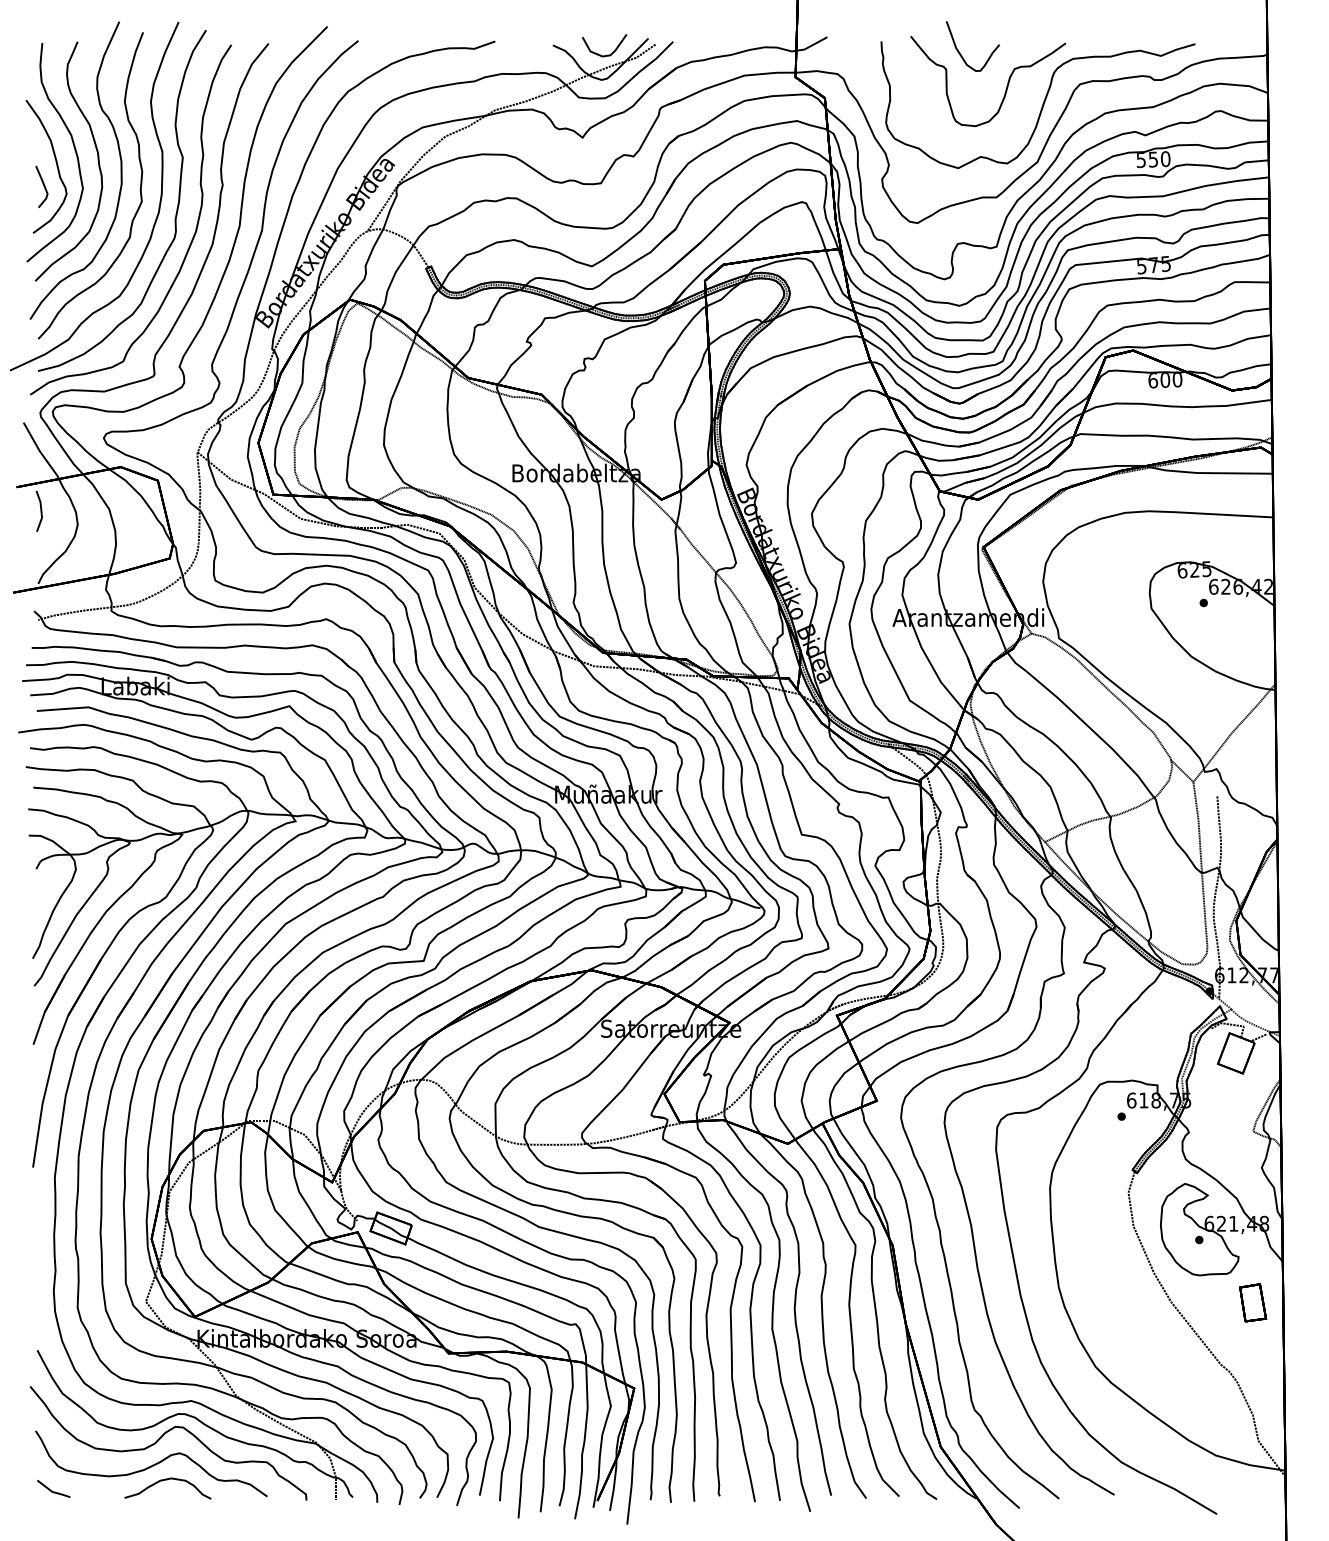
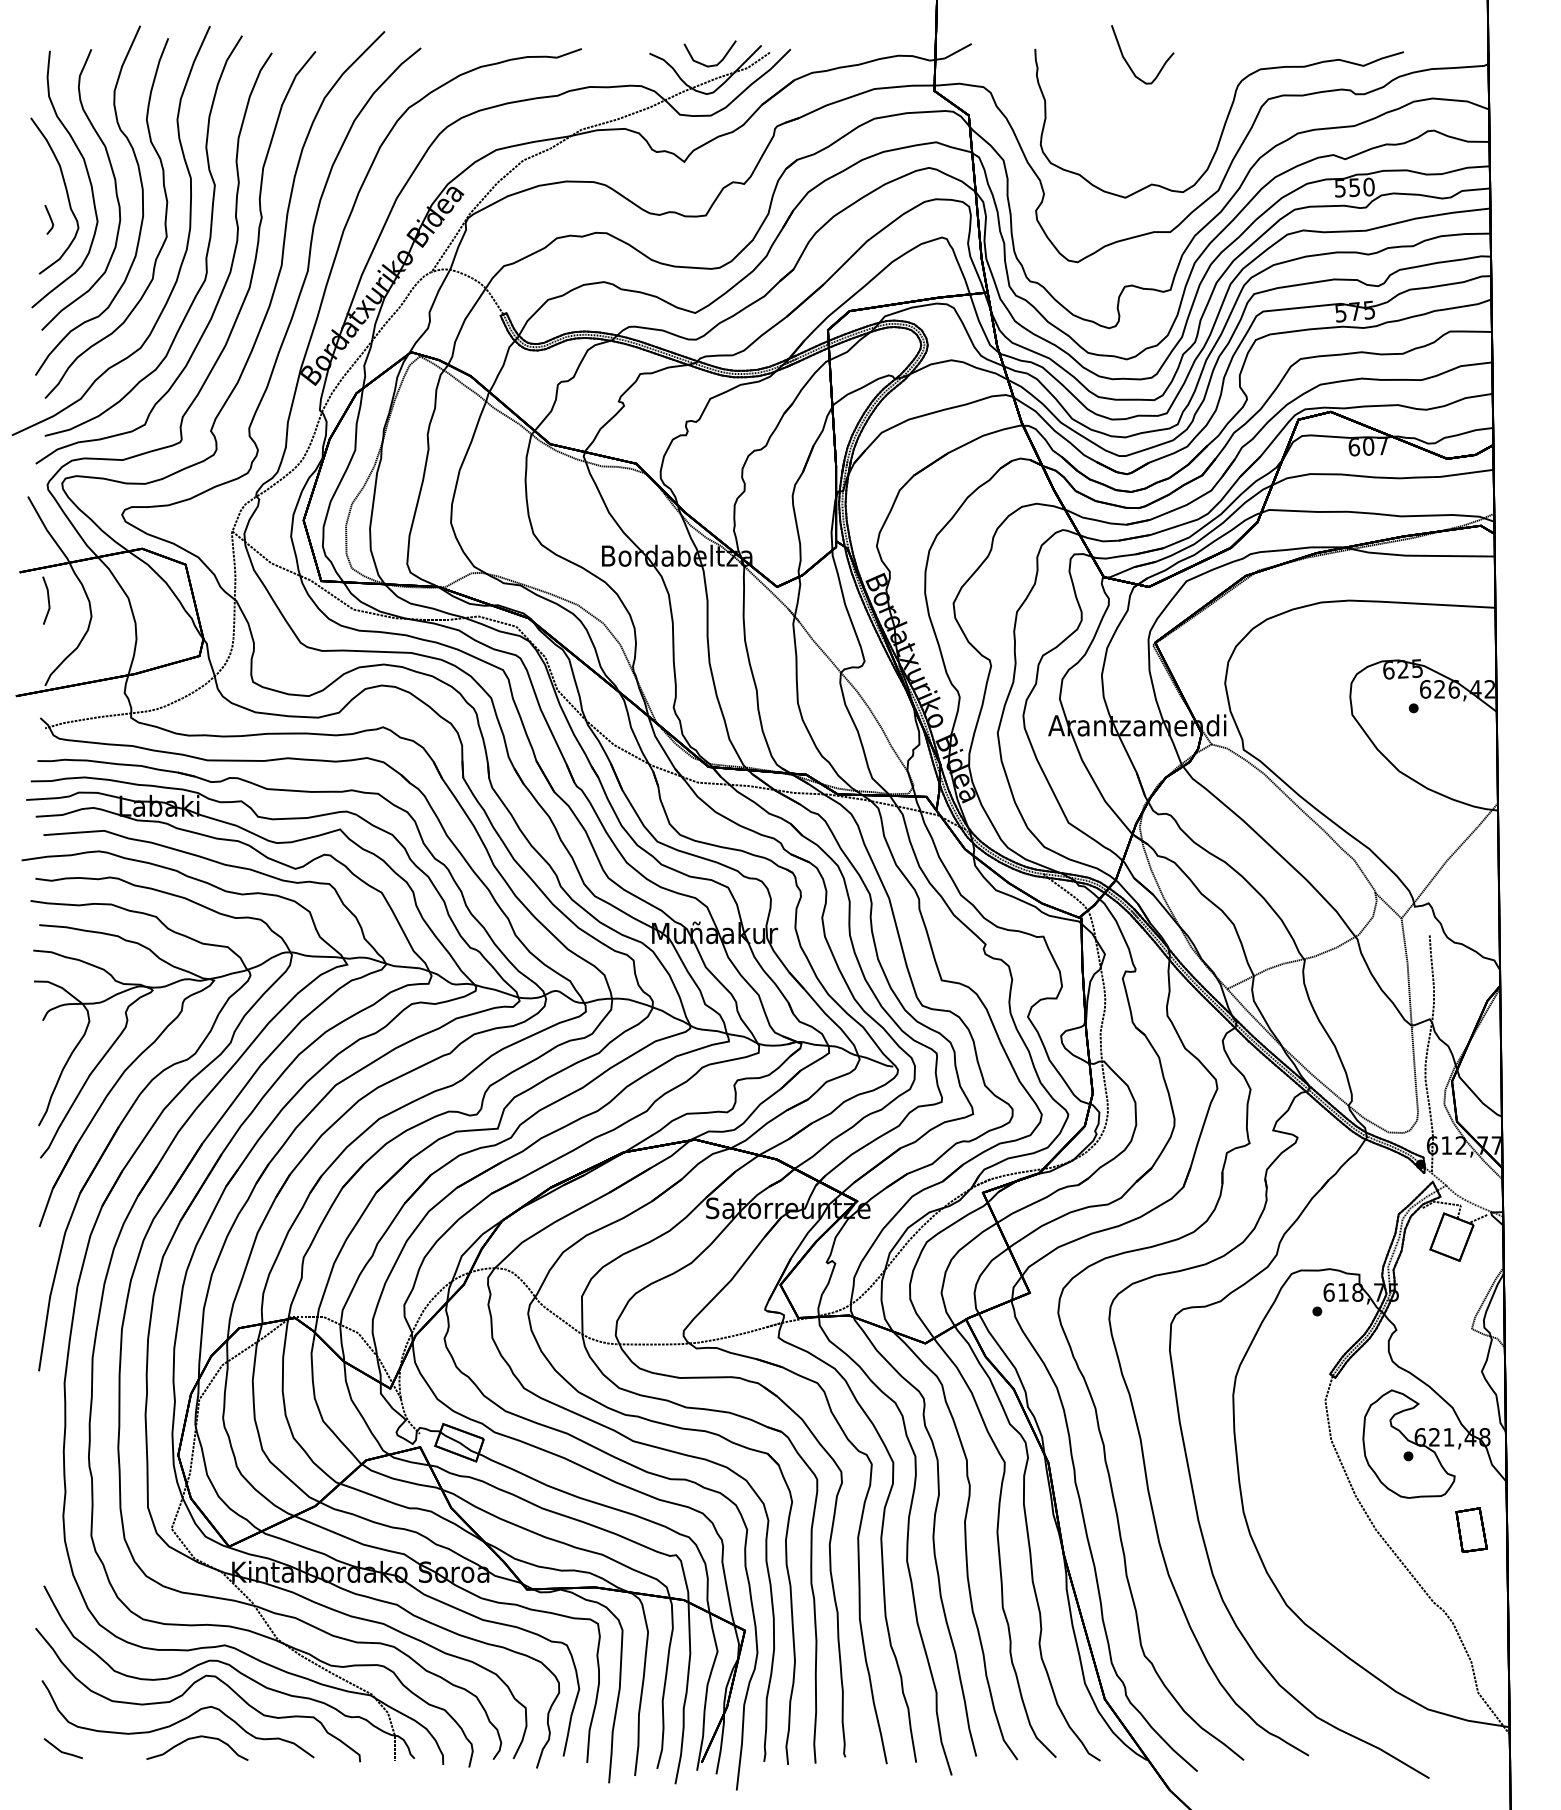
part: (1005, 87) -> (1181, 103), removed
part: (41, 186) -> (48, 219), size x0.6
text: (1177, 379) -> (1382, 445), 600 -> 607

